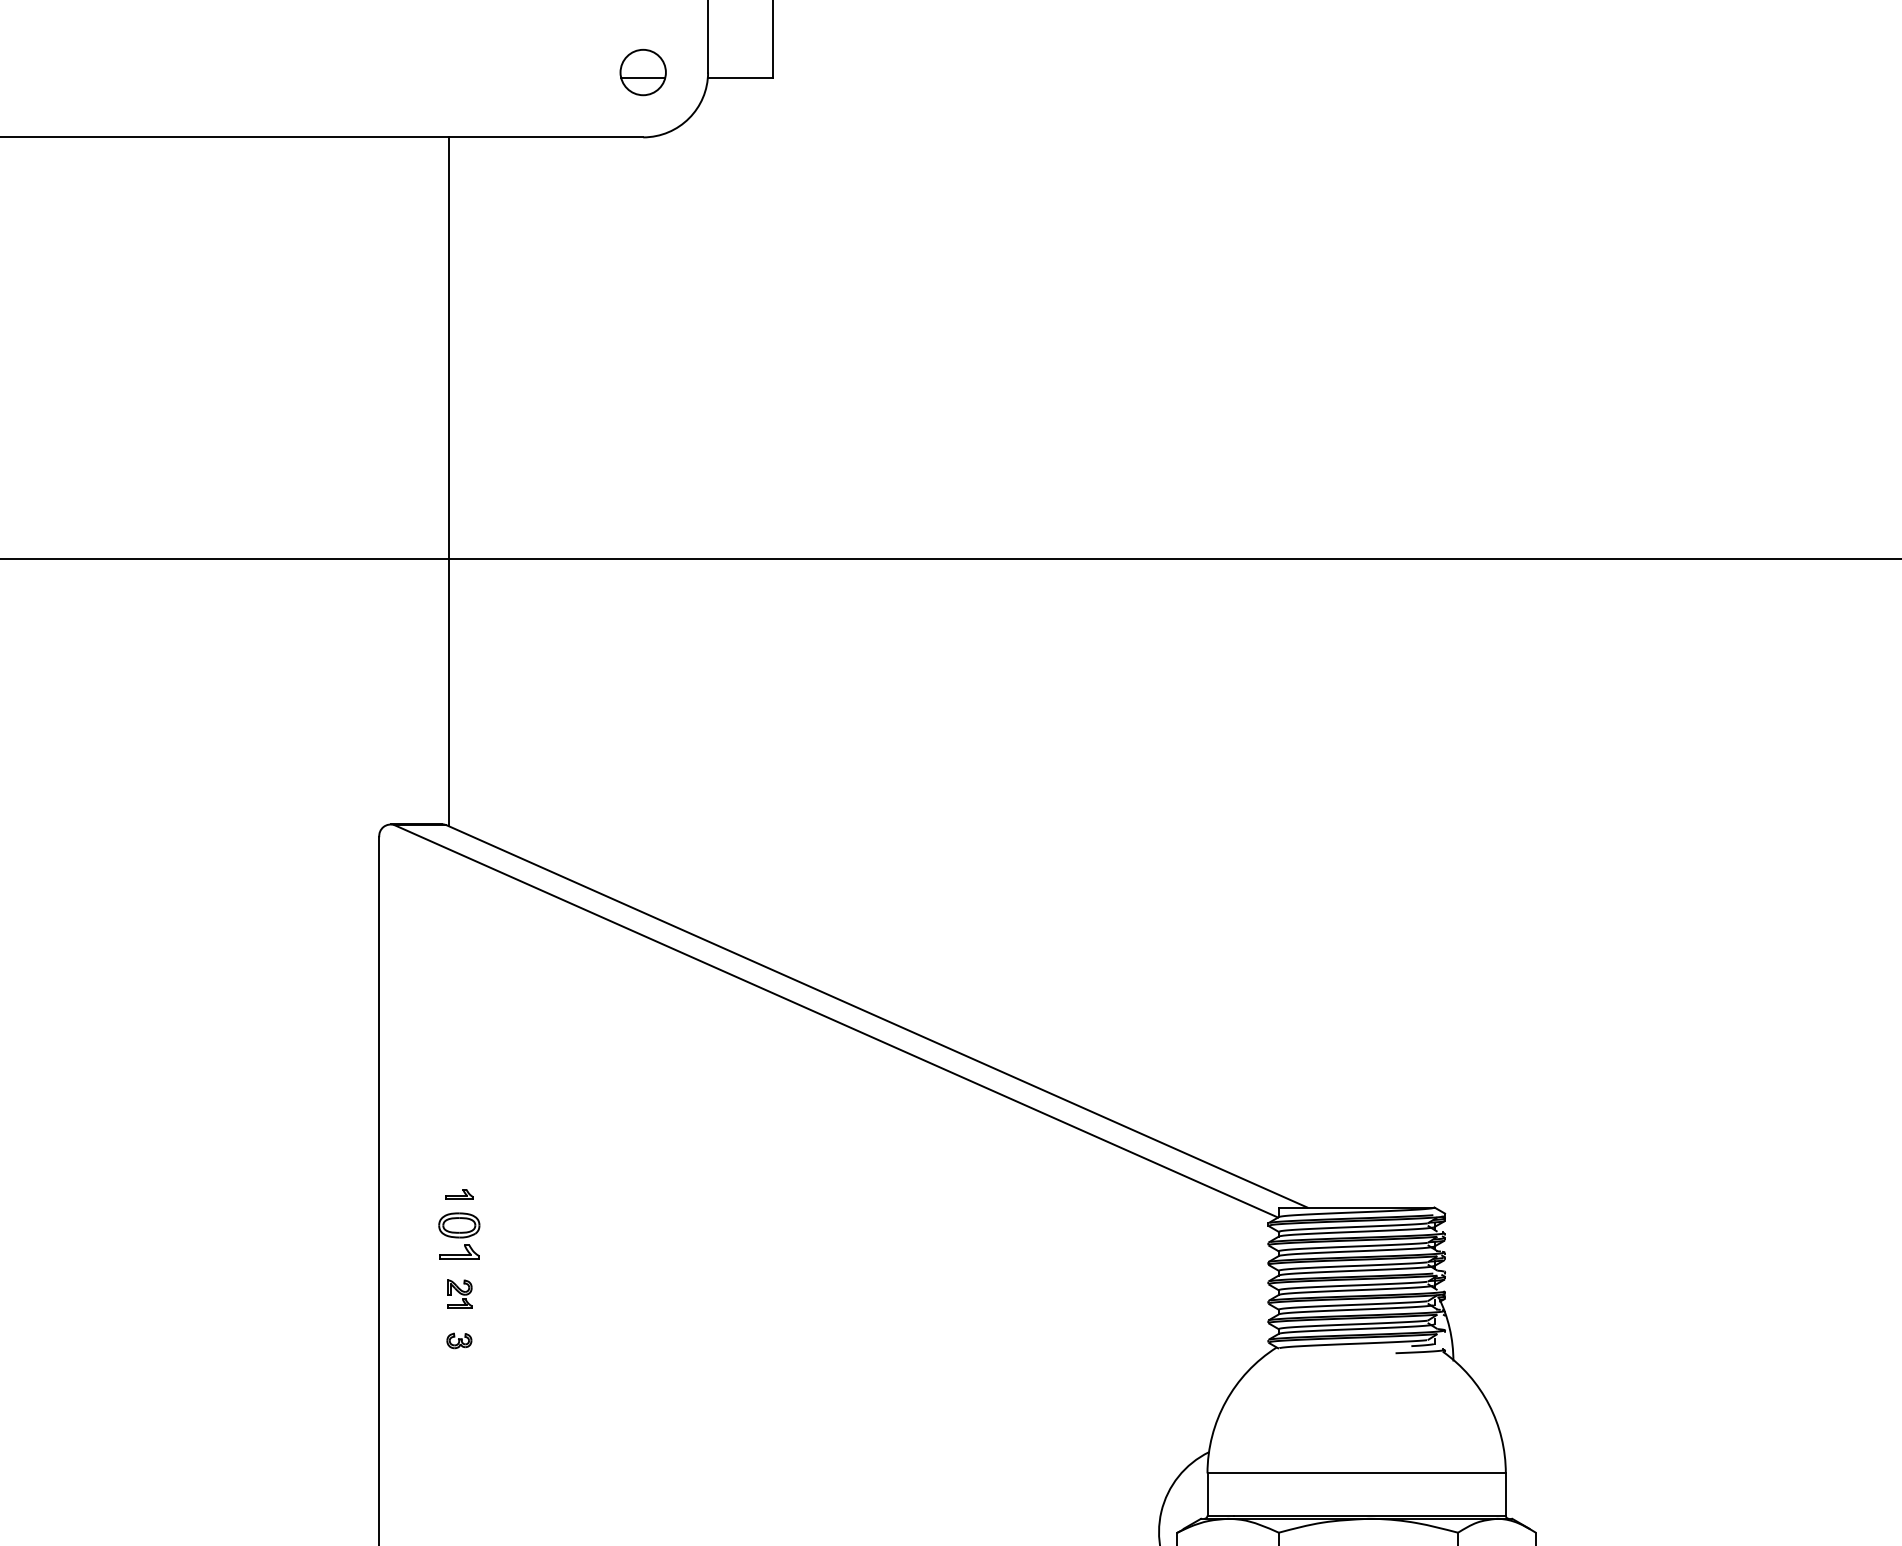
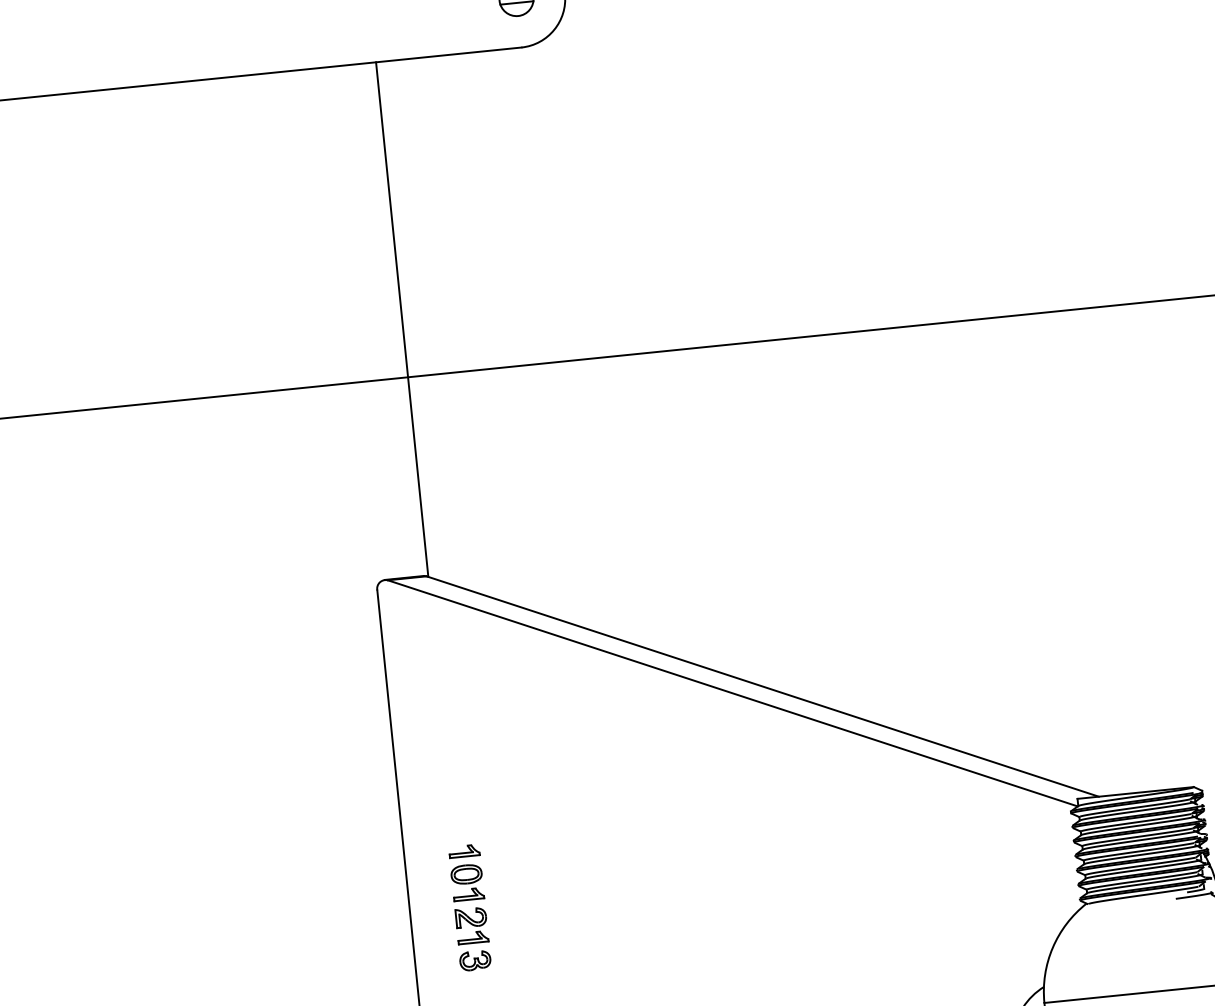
part: (459, 1194) -> (464, 851), size x1.43
part: (459, 1293) -> (471, 925), size x1.67
part: (459, 1340) -> (475, 960), size x1.67

